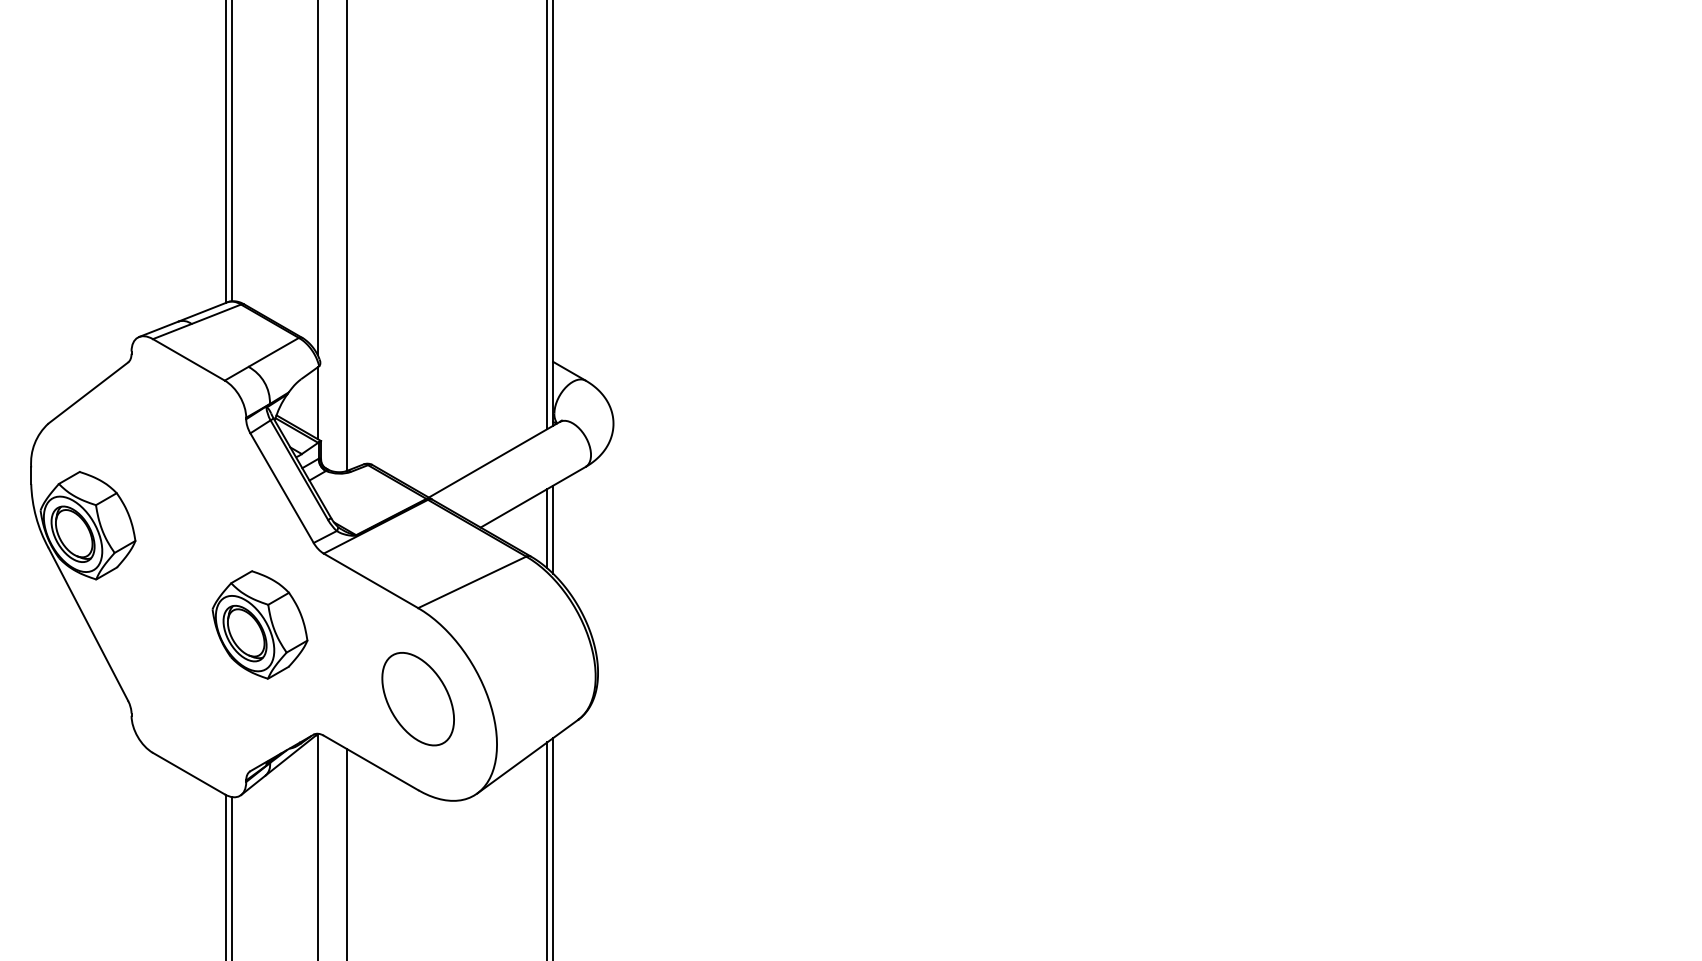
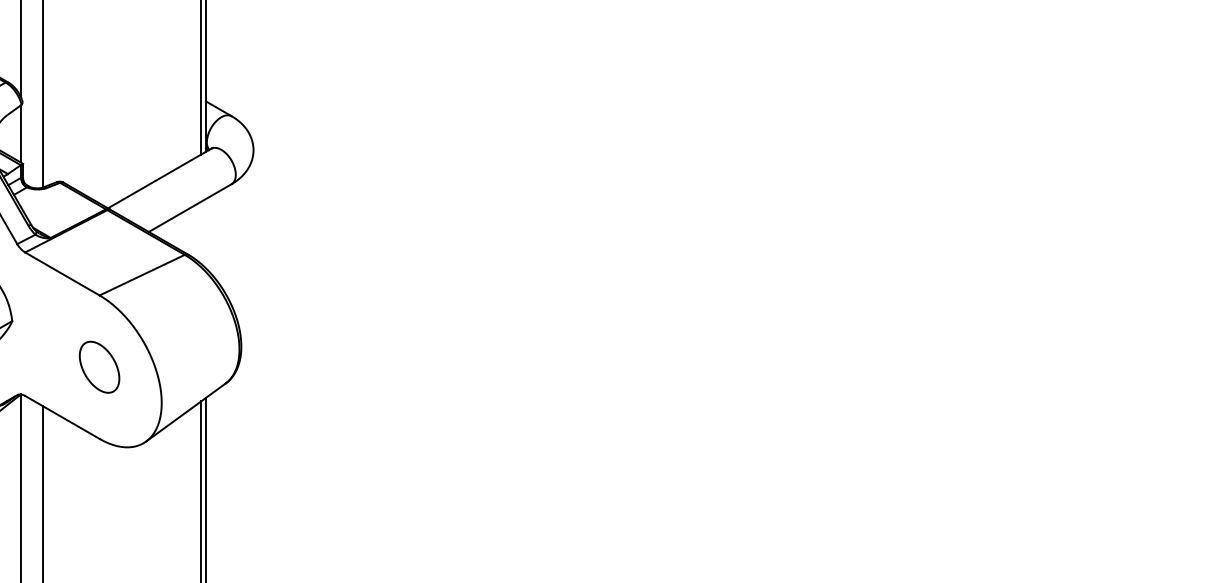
line: (547, 528) -> (201, 232), removed
line: (553, 529) -> (206, 233), removed
part: (417, 699) -> (99, 367), size x0.7

